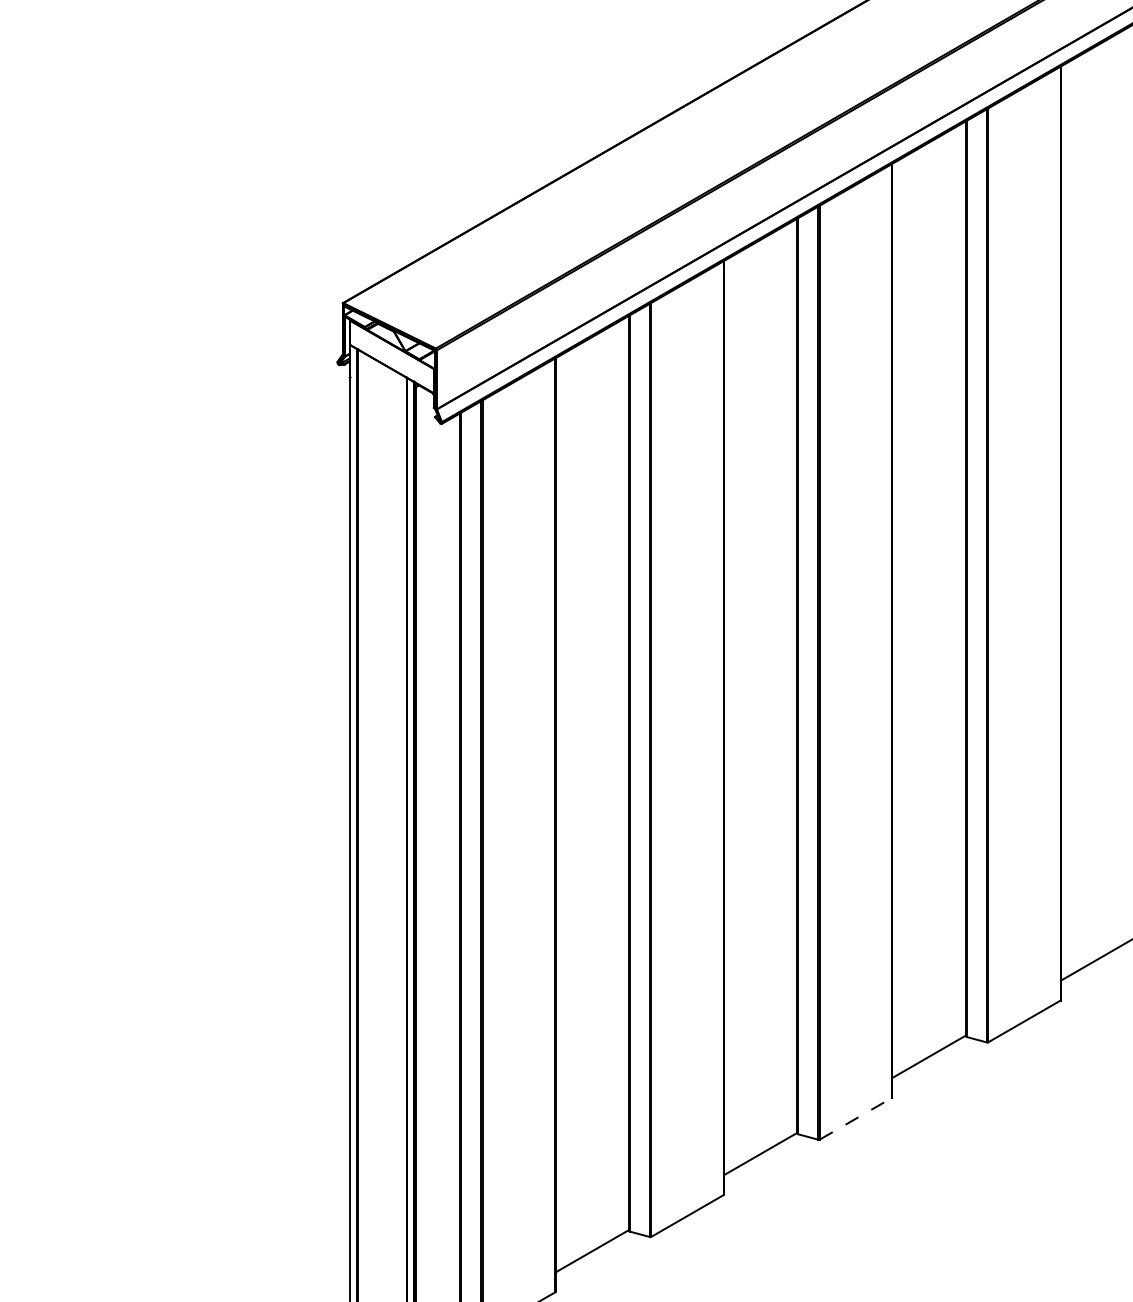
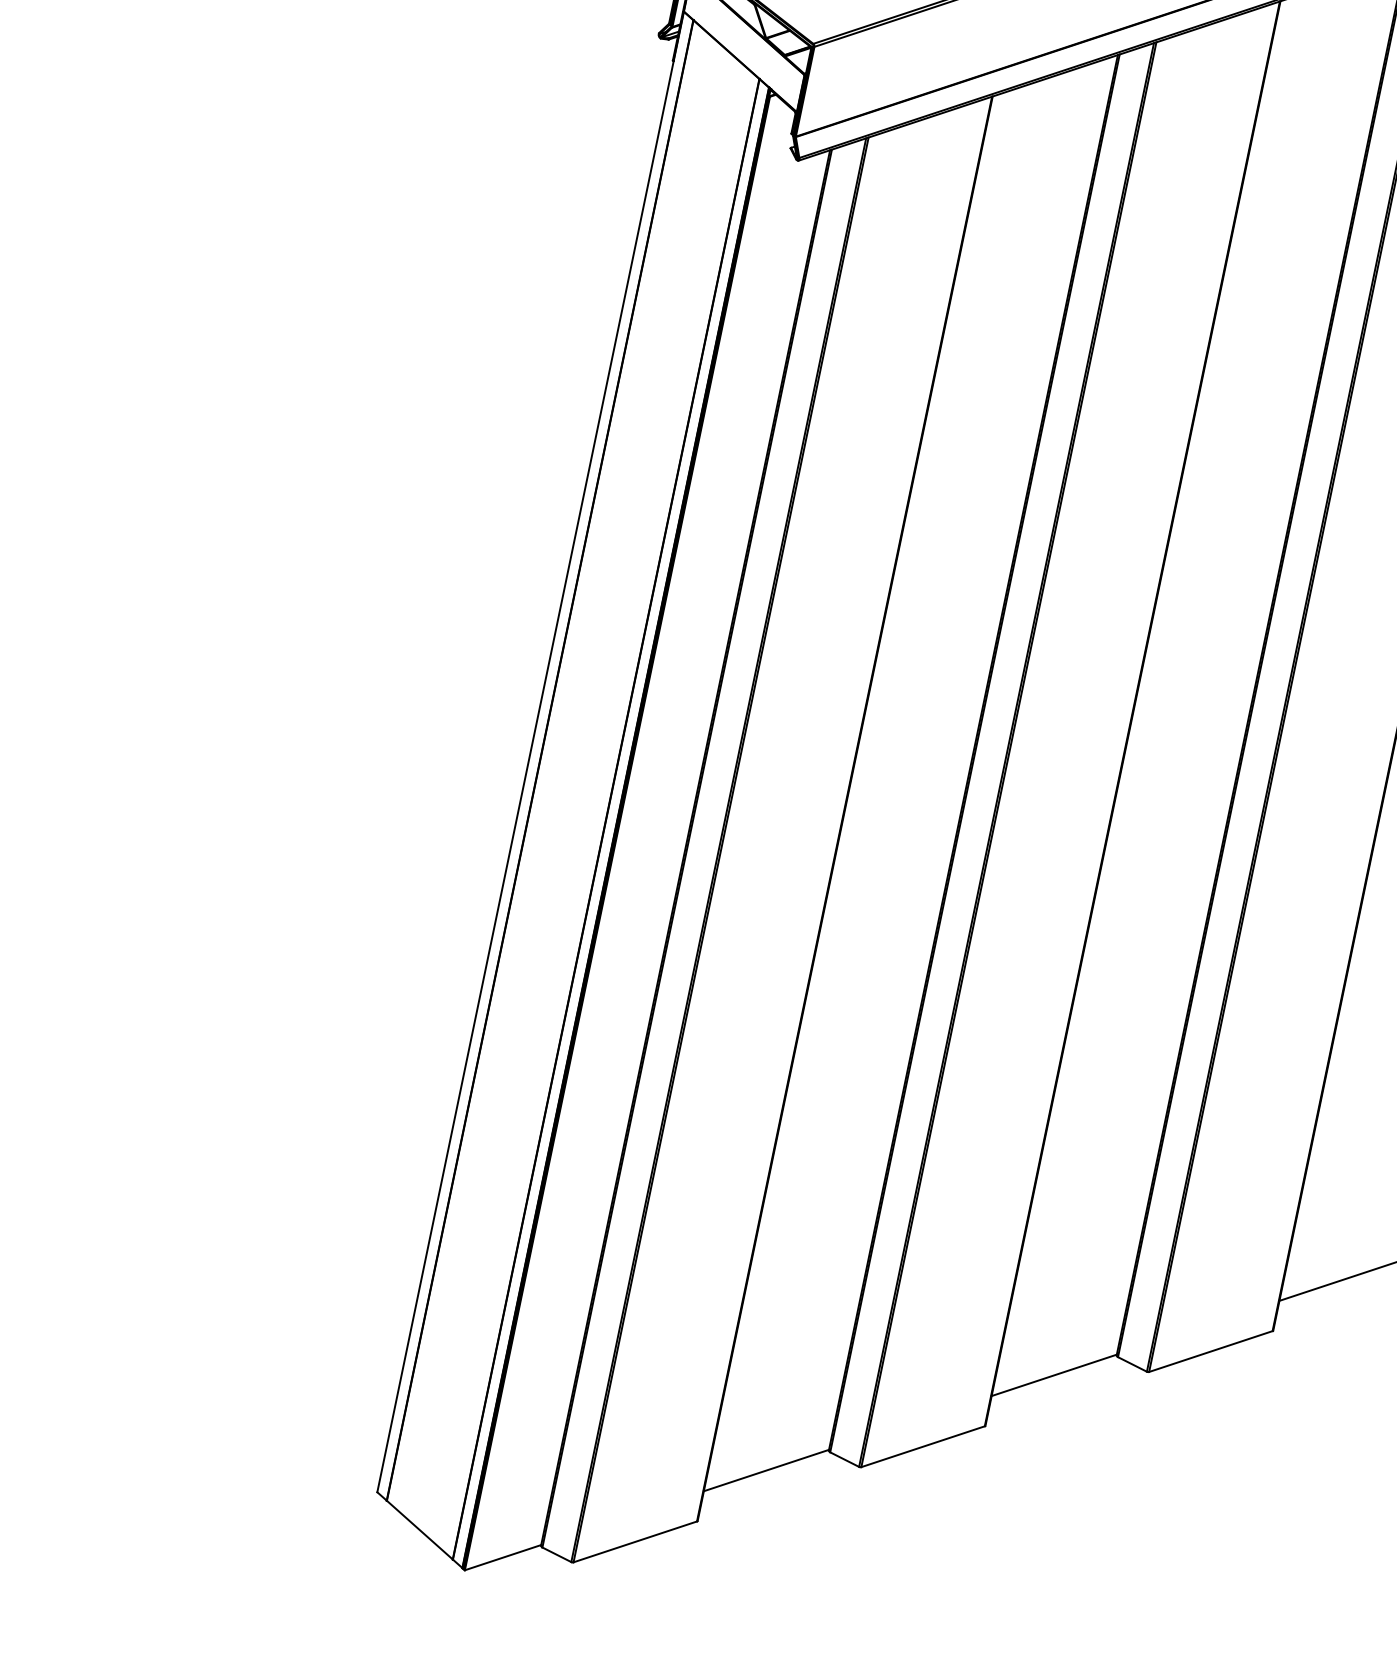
line: (855, 1118) -> (1210, 1351), dashed -> solid

